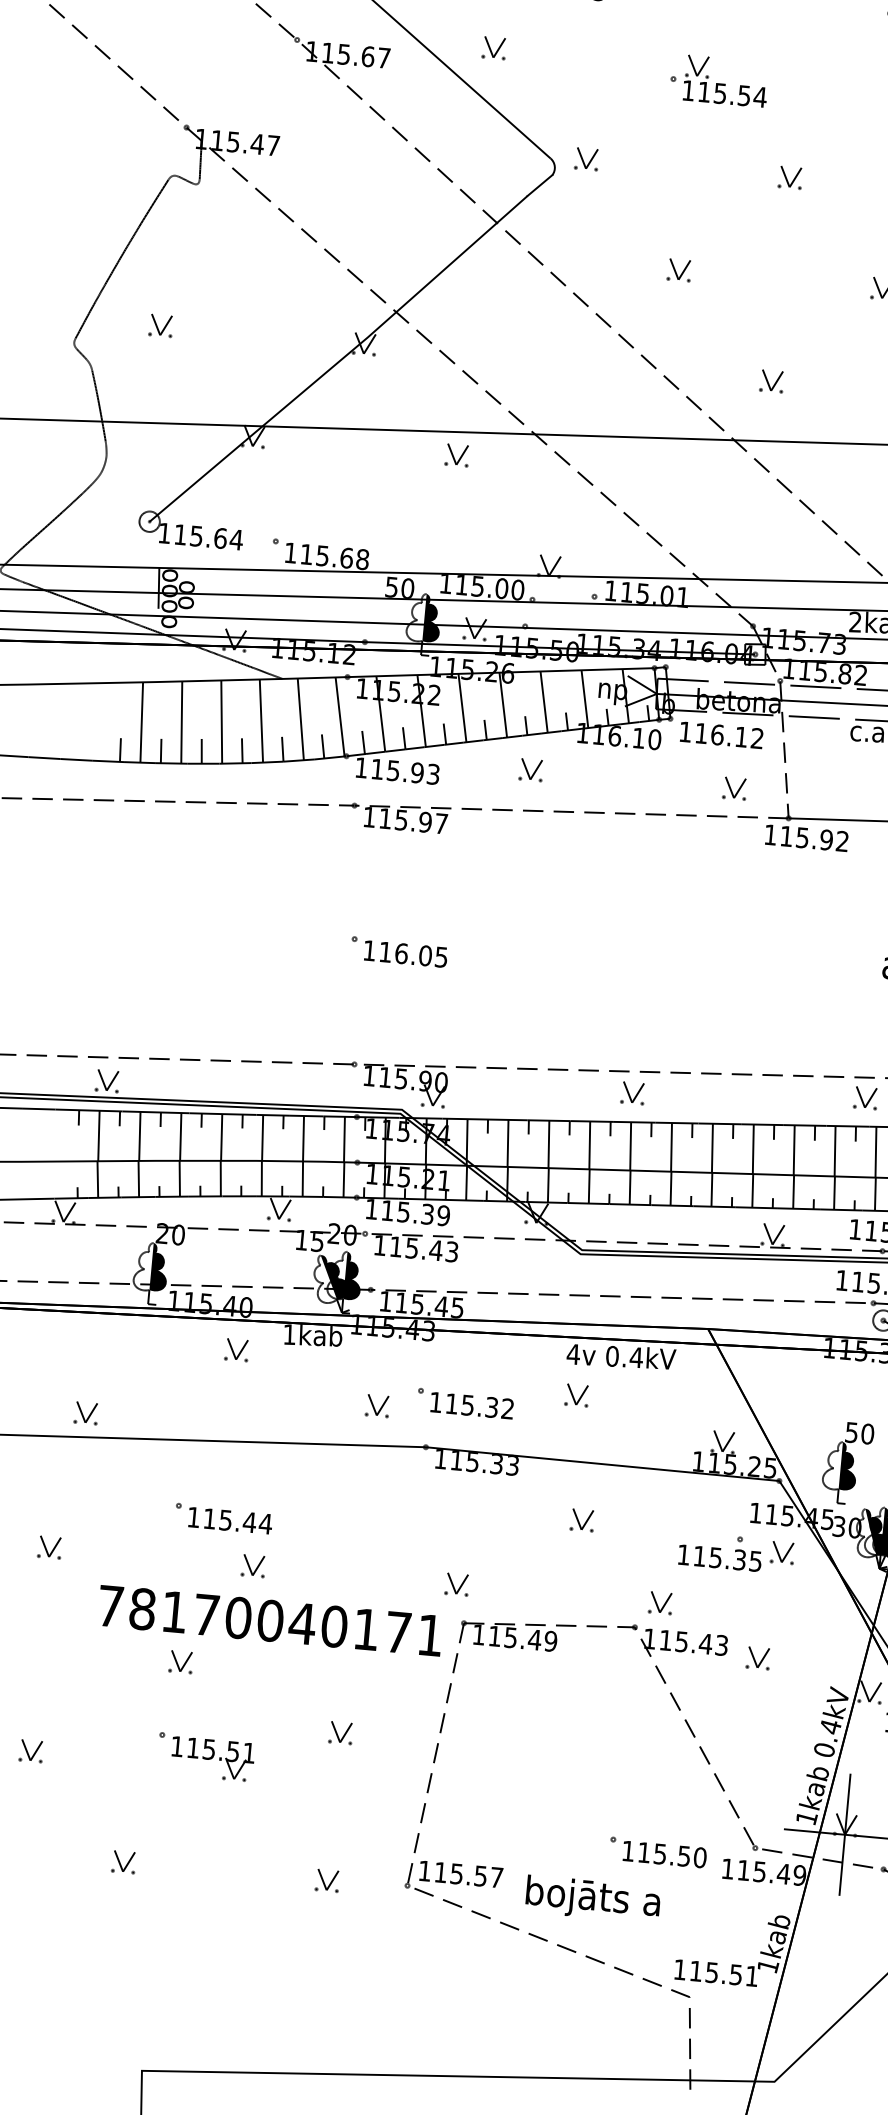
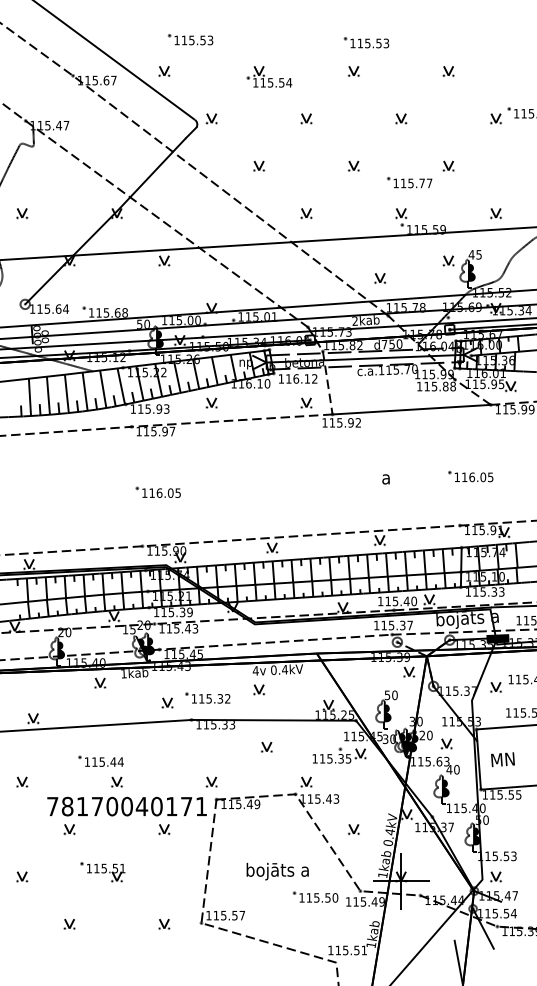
part: (757, 1658) -> (353, 829), moved
part: (180, 1662) -> (69, 829), moved
part: (341, 1733) -> (164, 829), moved
text: (592, 1899) -> (277, 871), moved

